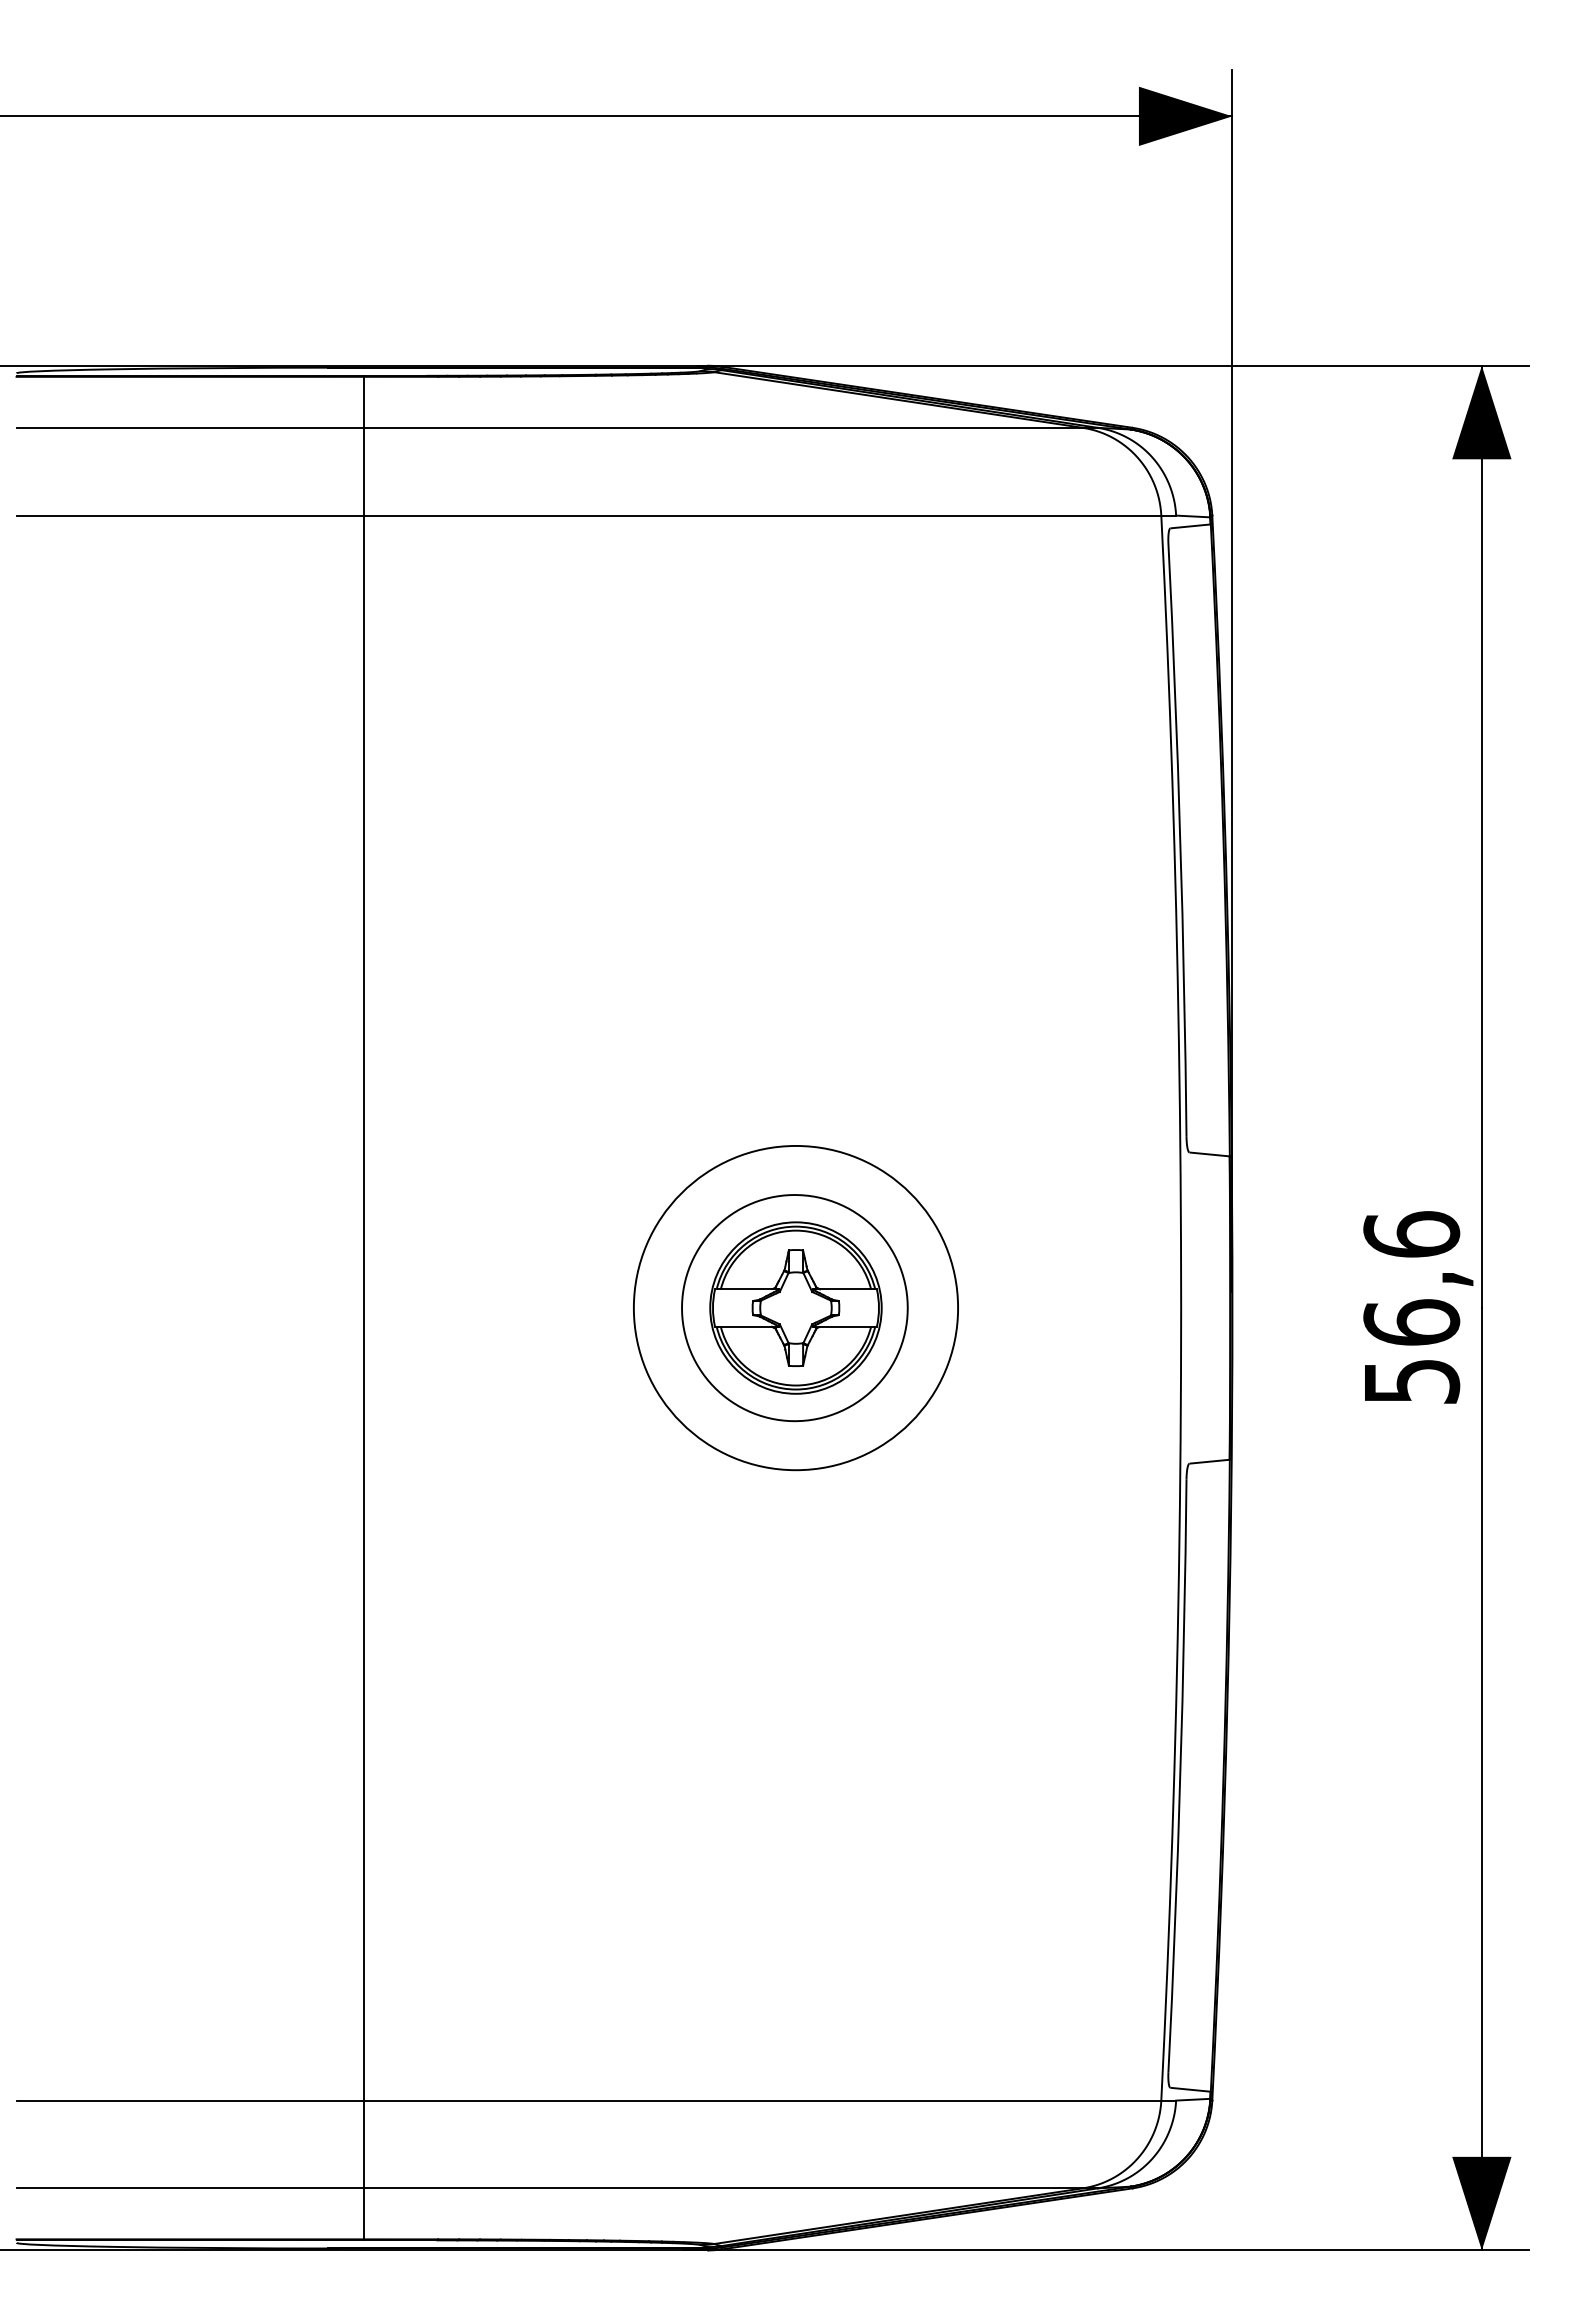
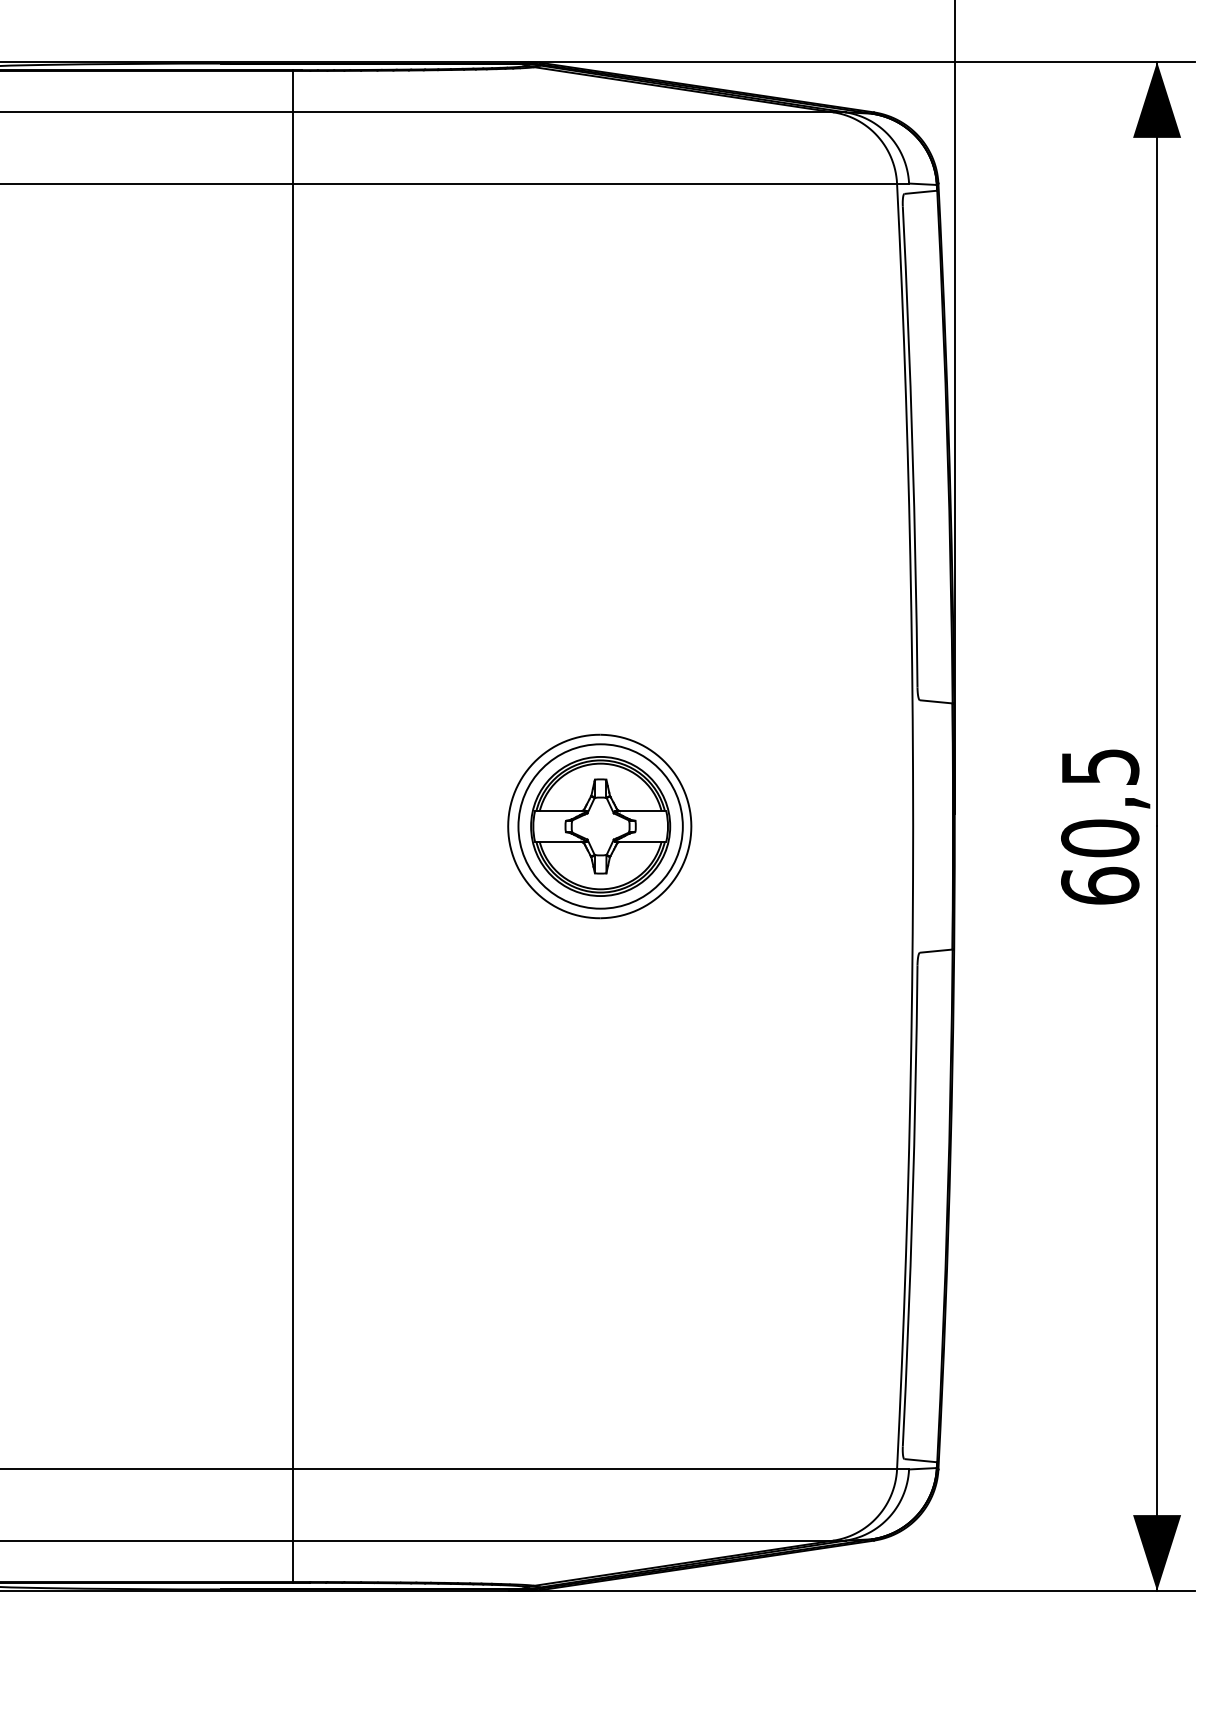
line: (364, 1307) -> (293, 826), moved
circle: (795, 1307) -> (600, 826), size x0.62
text: (1411, 1307) -> (1100, 826), 56,6 -> 60,5

